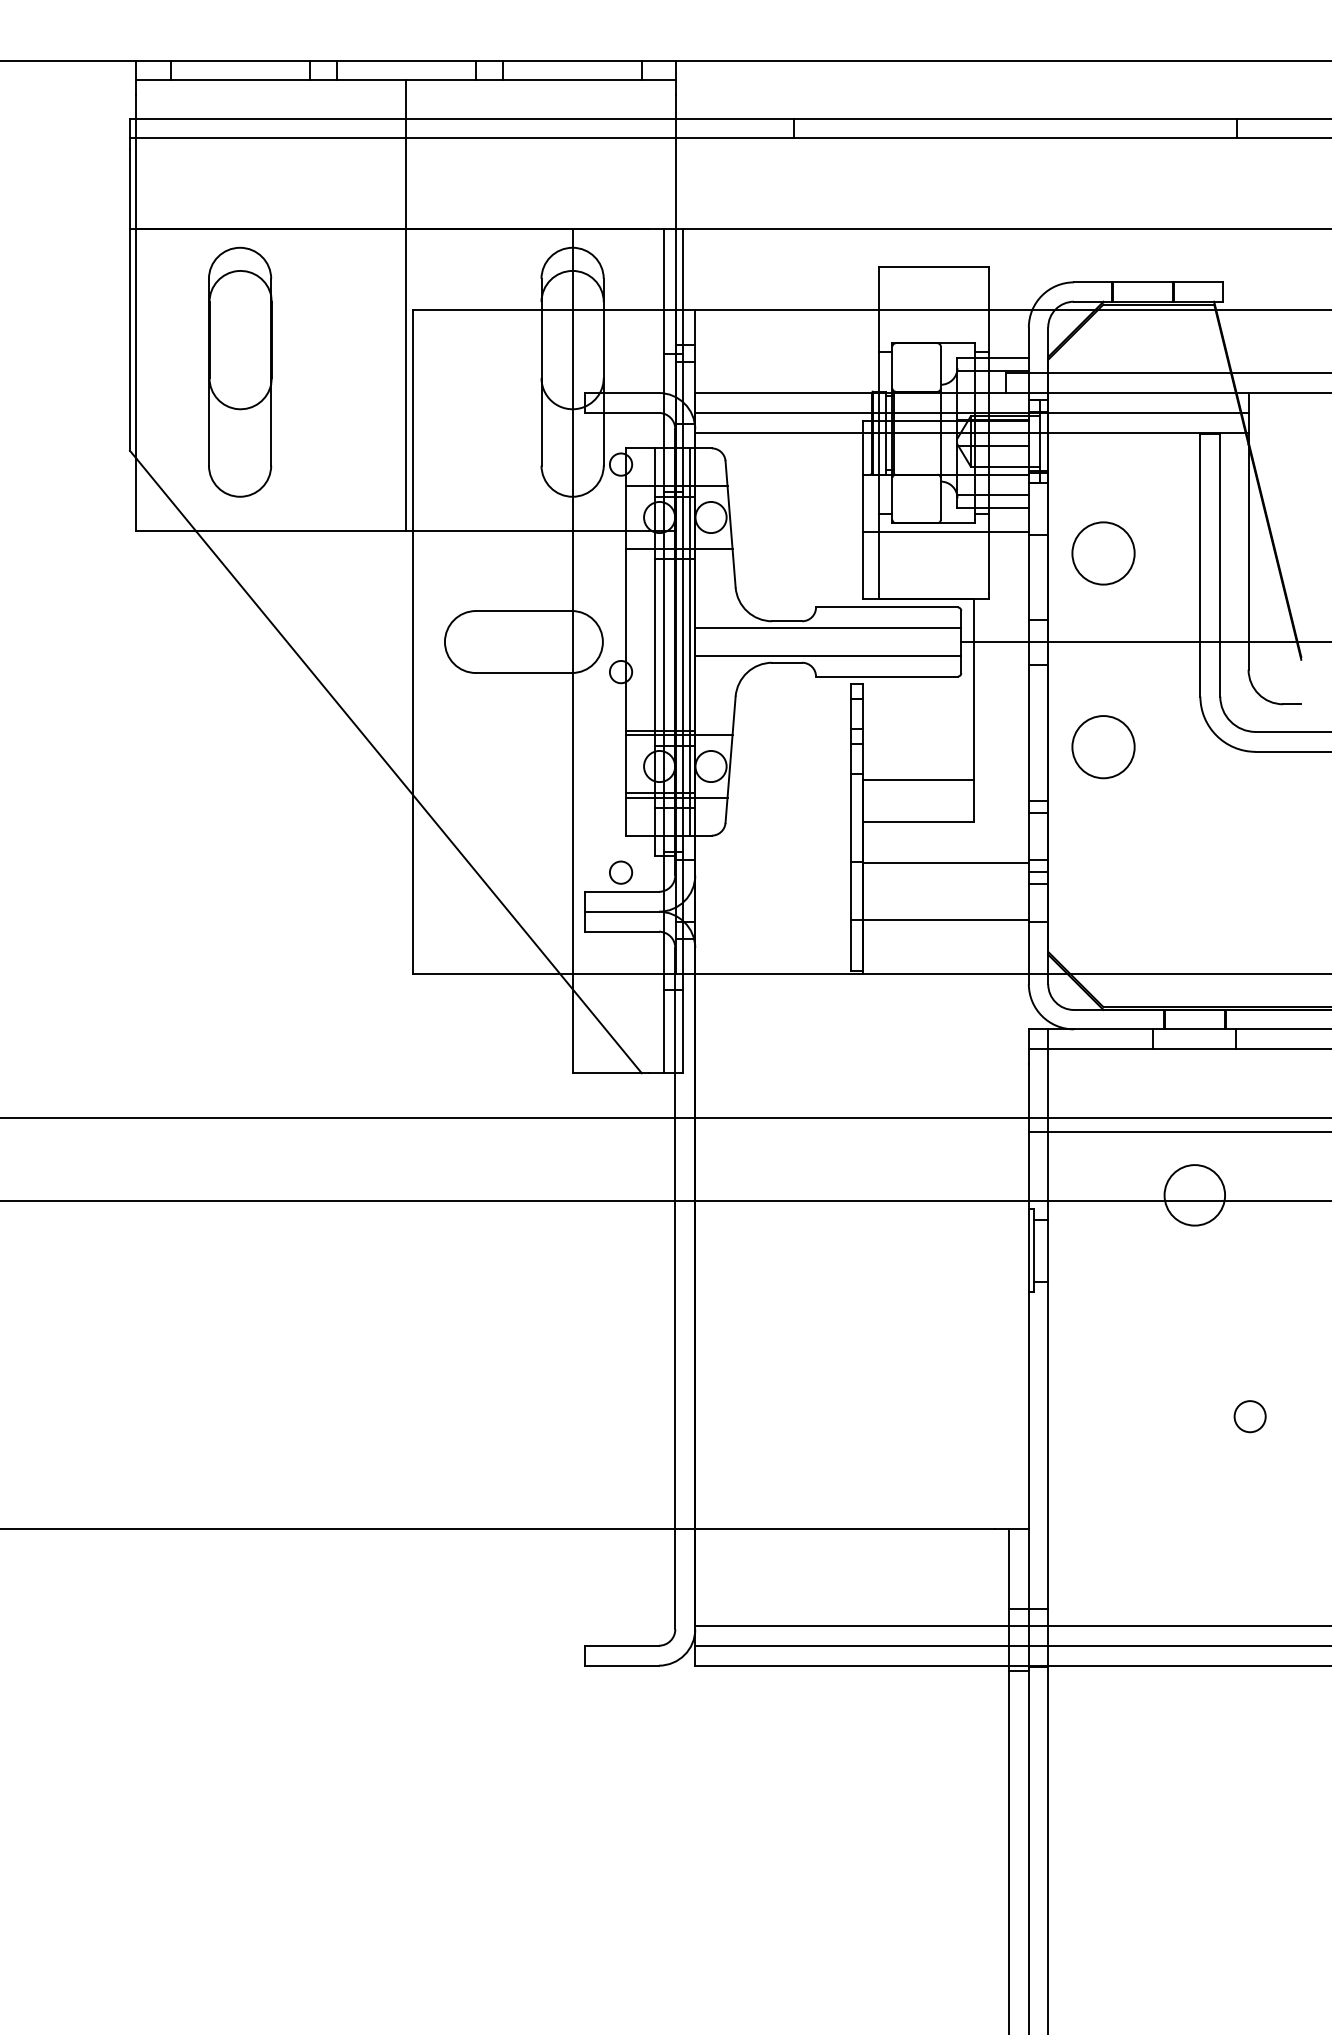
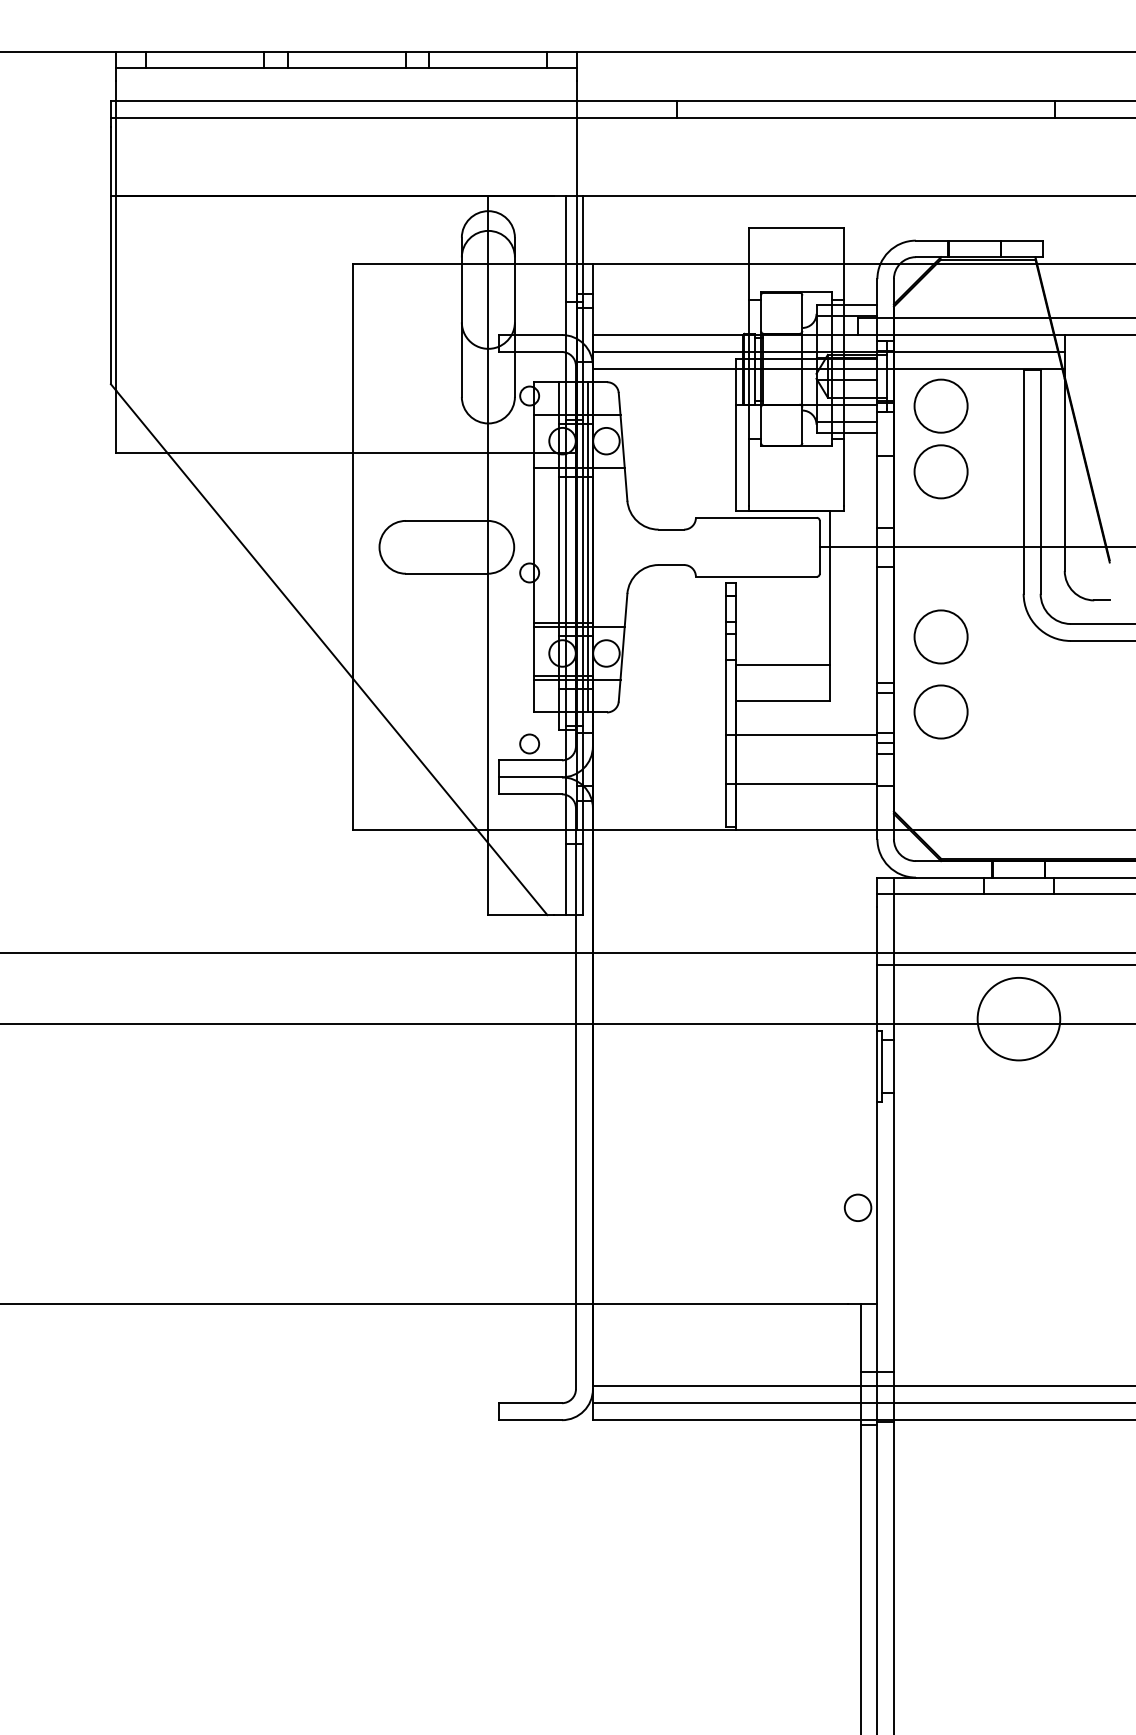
line: (406, 305) -> (346, 260), removed
part: (240, 371) -> (205, 316), removed
circle: (1103, 476) -> (941, 406), added
line: (945, 532) -> (806, 453), removed
line: (828, 628) -> (706, 535), removed
line: (828, 655) -> (706, 558), removed
circle: (1103, 835) -> (941, 712), added
circle: (1194, 1195) -> (1018, 1019), size x1.6
circle: (1249, 1416) -> (857, 1207), moved

